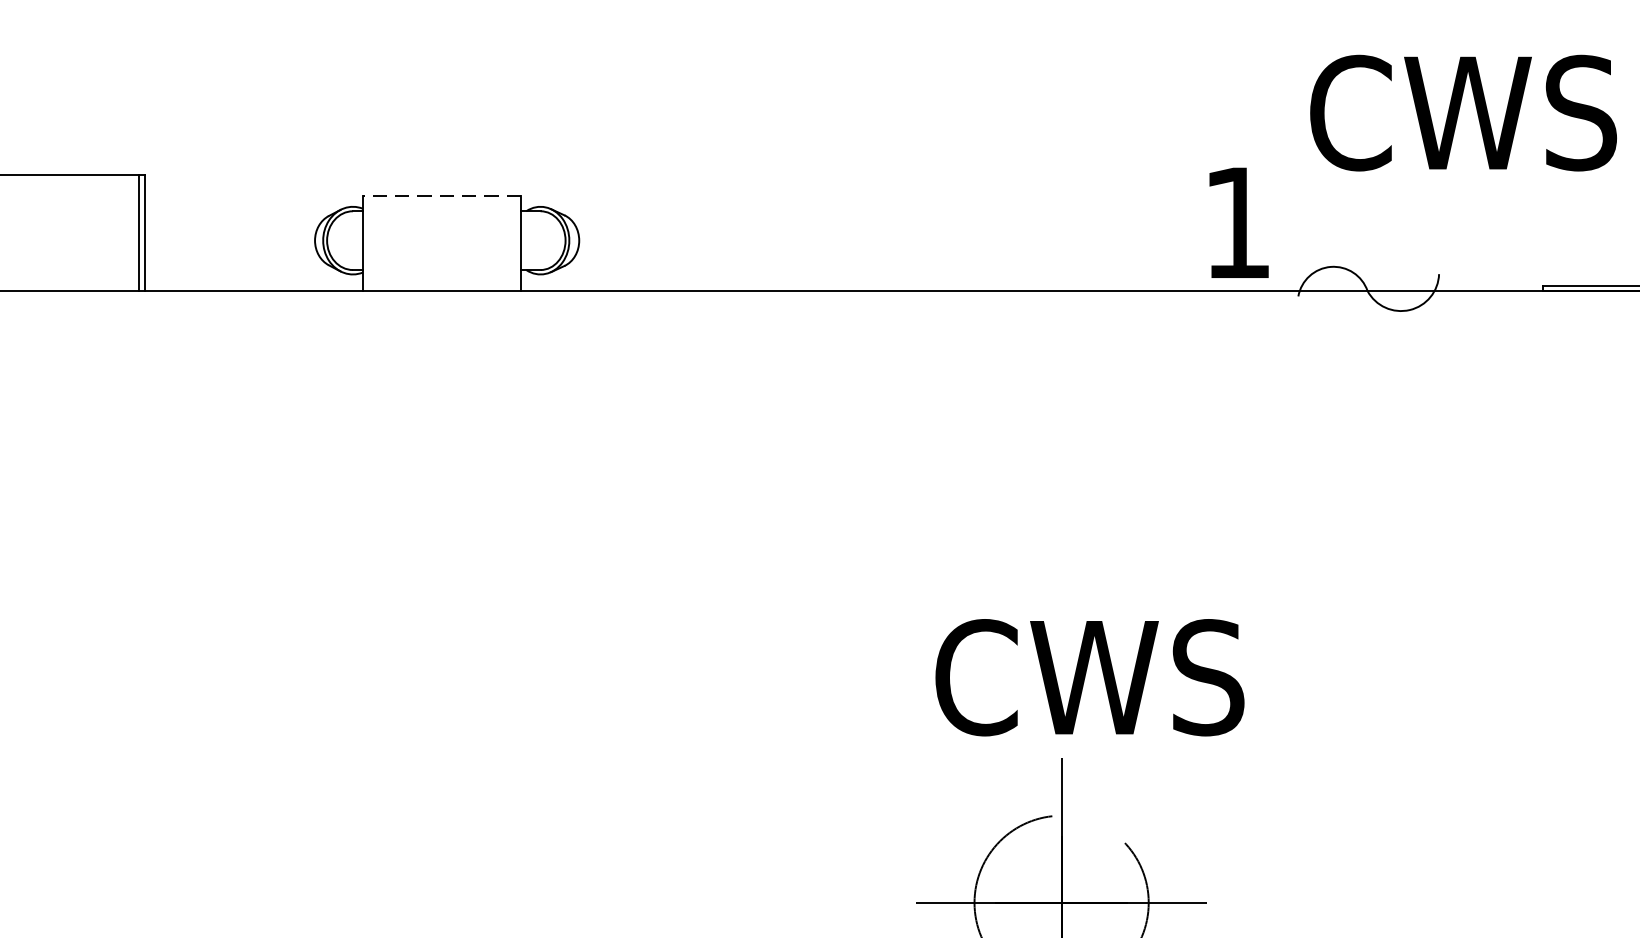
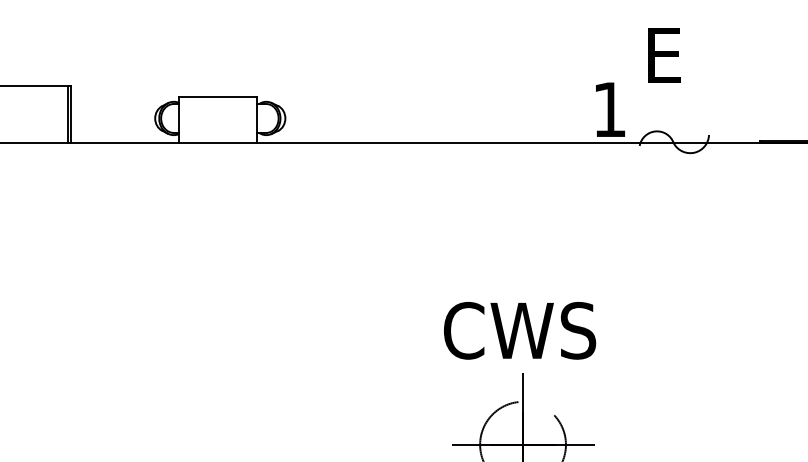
text: (1462, 112) -> (720, 55), CWS -> E
line: (441, 196) -> (217, 96), dashed -> solid
text: (1090, 677) -> (520, 330), moved

